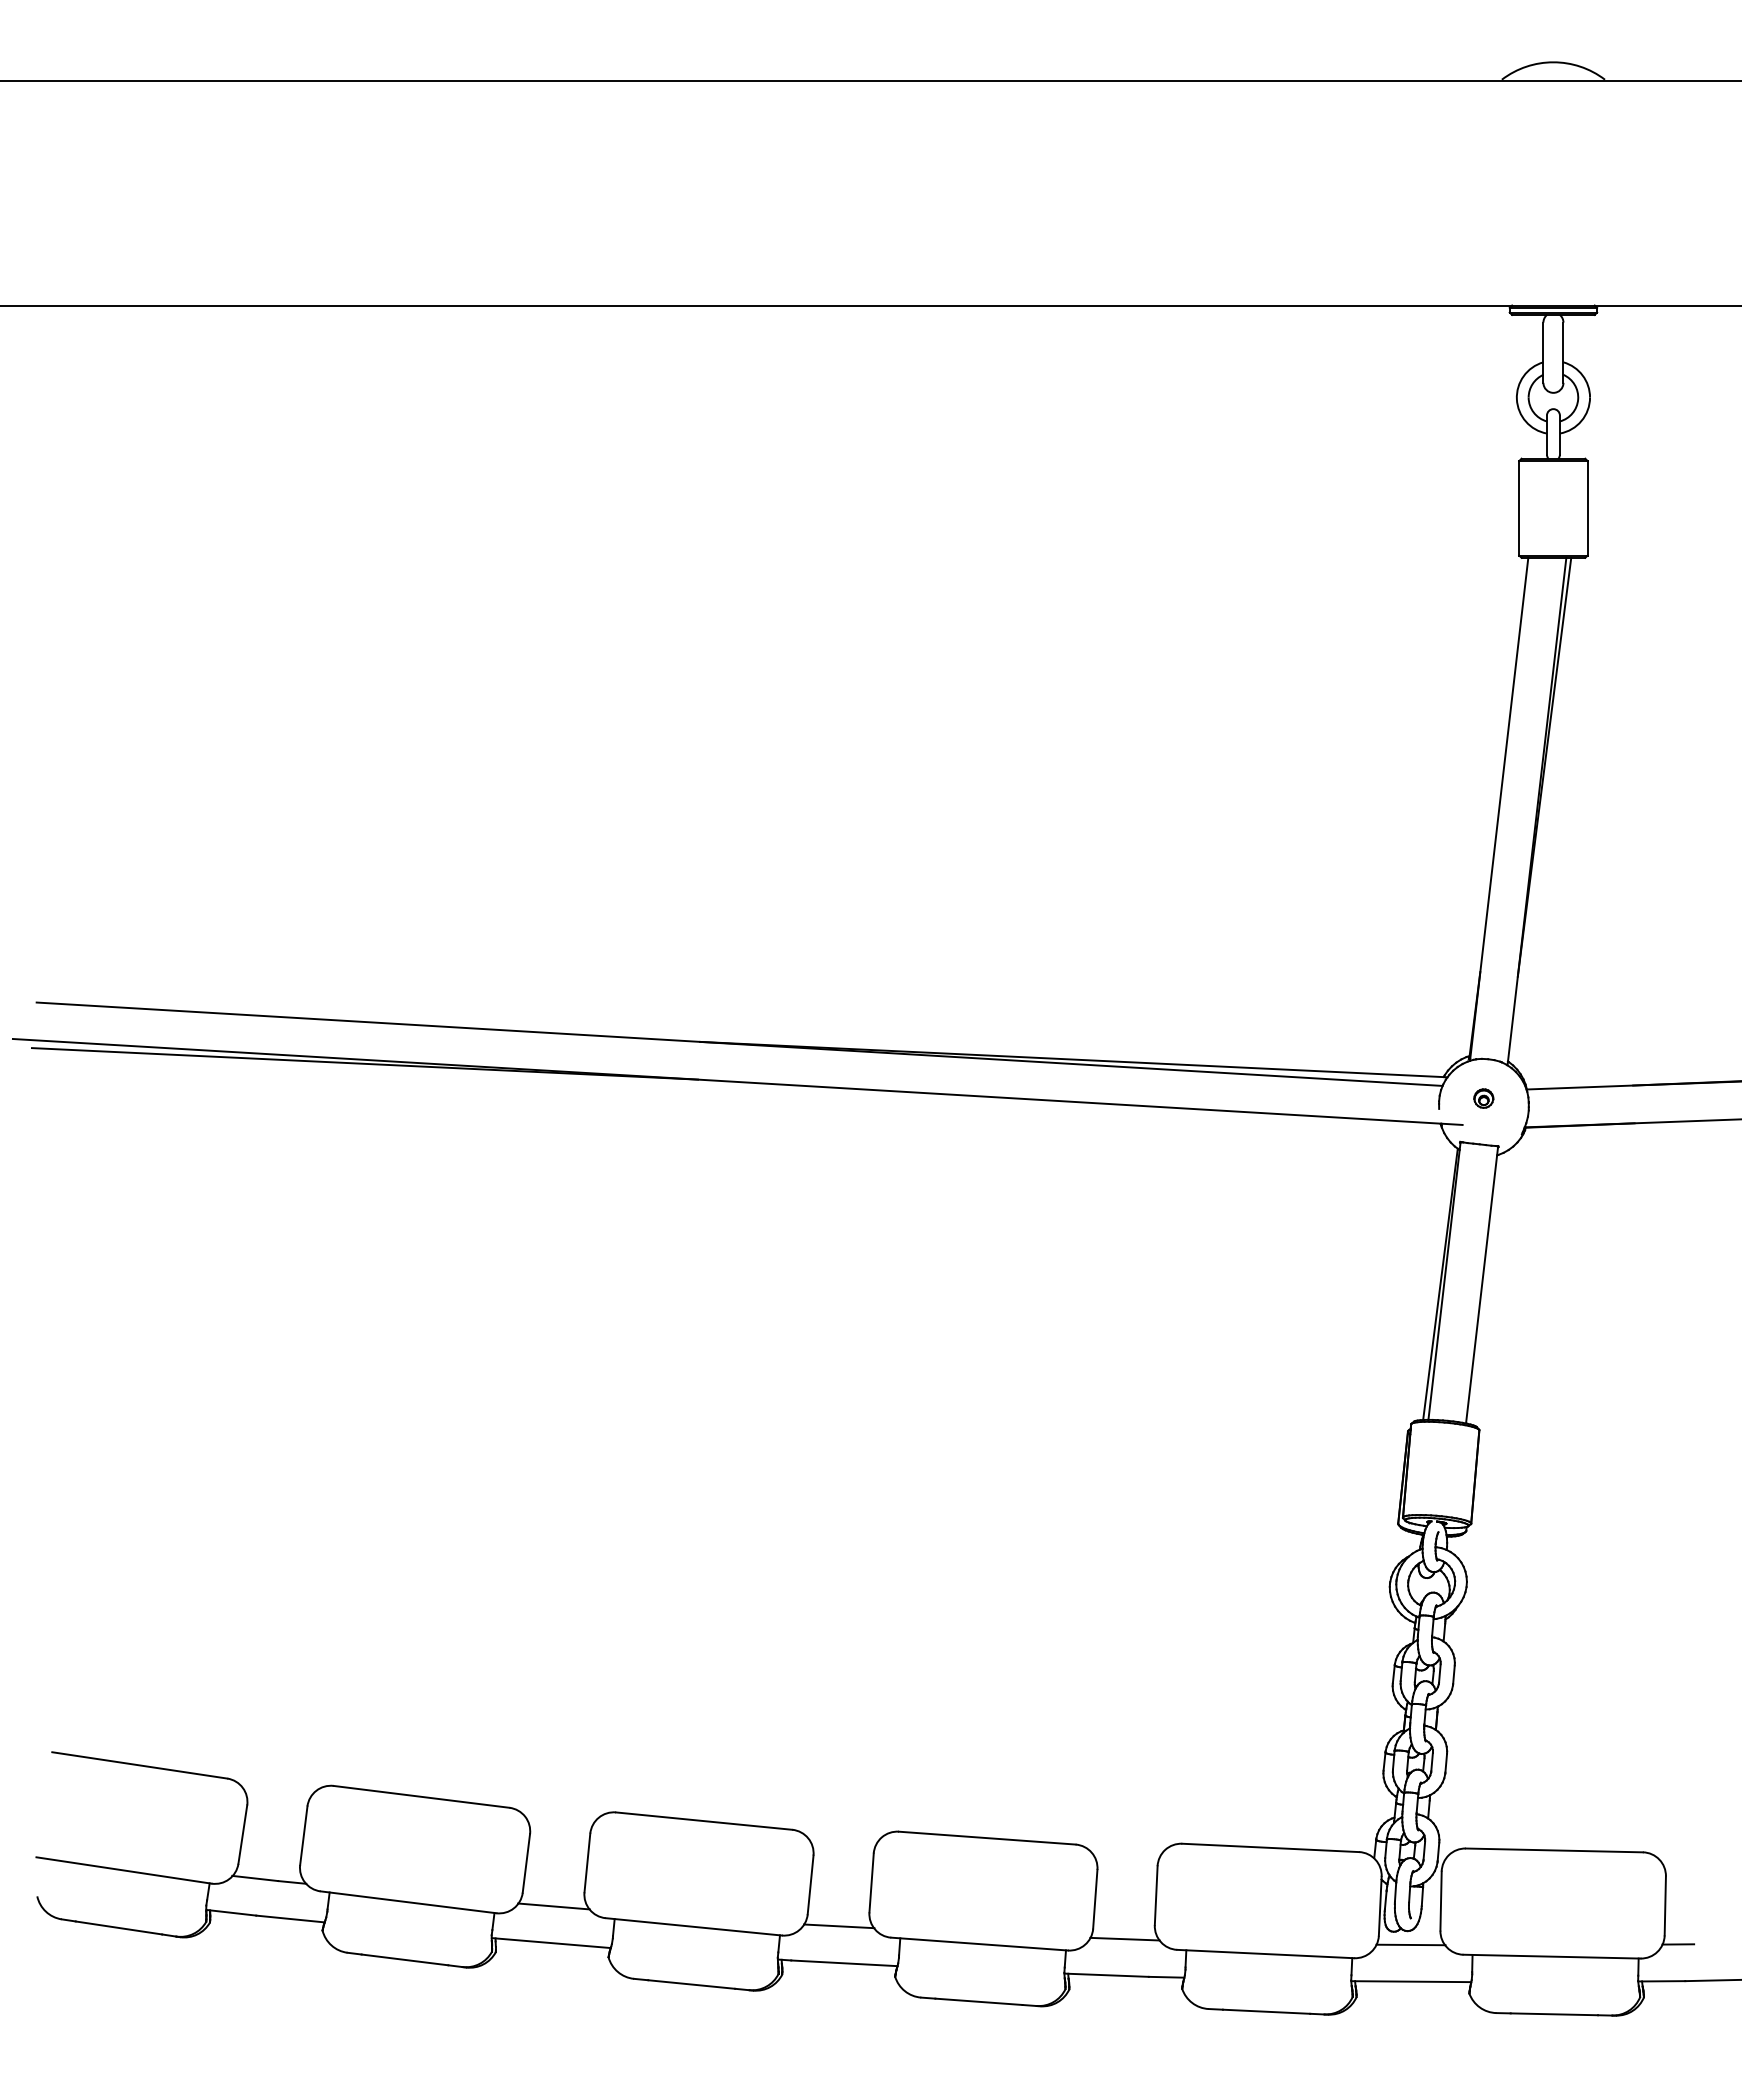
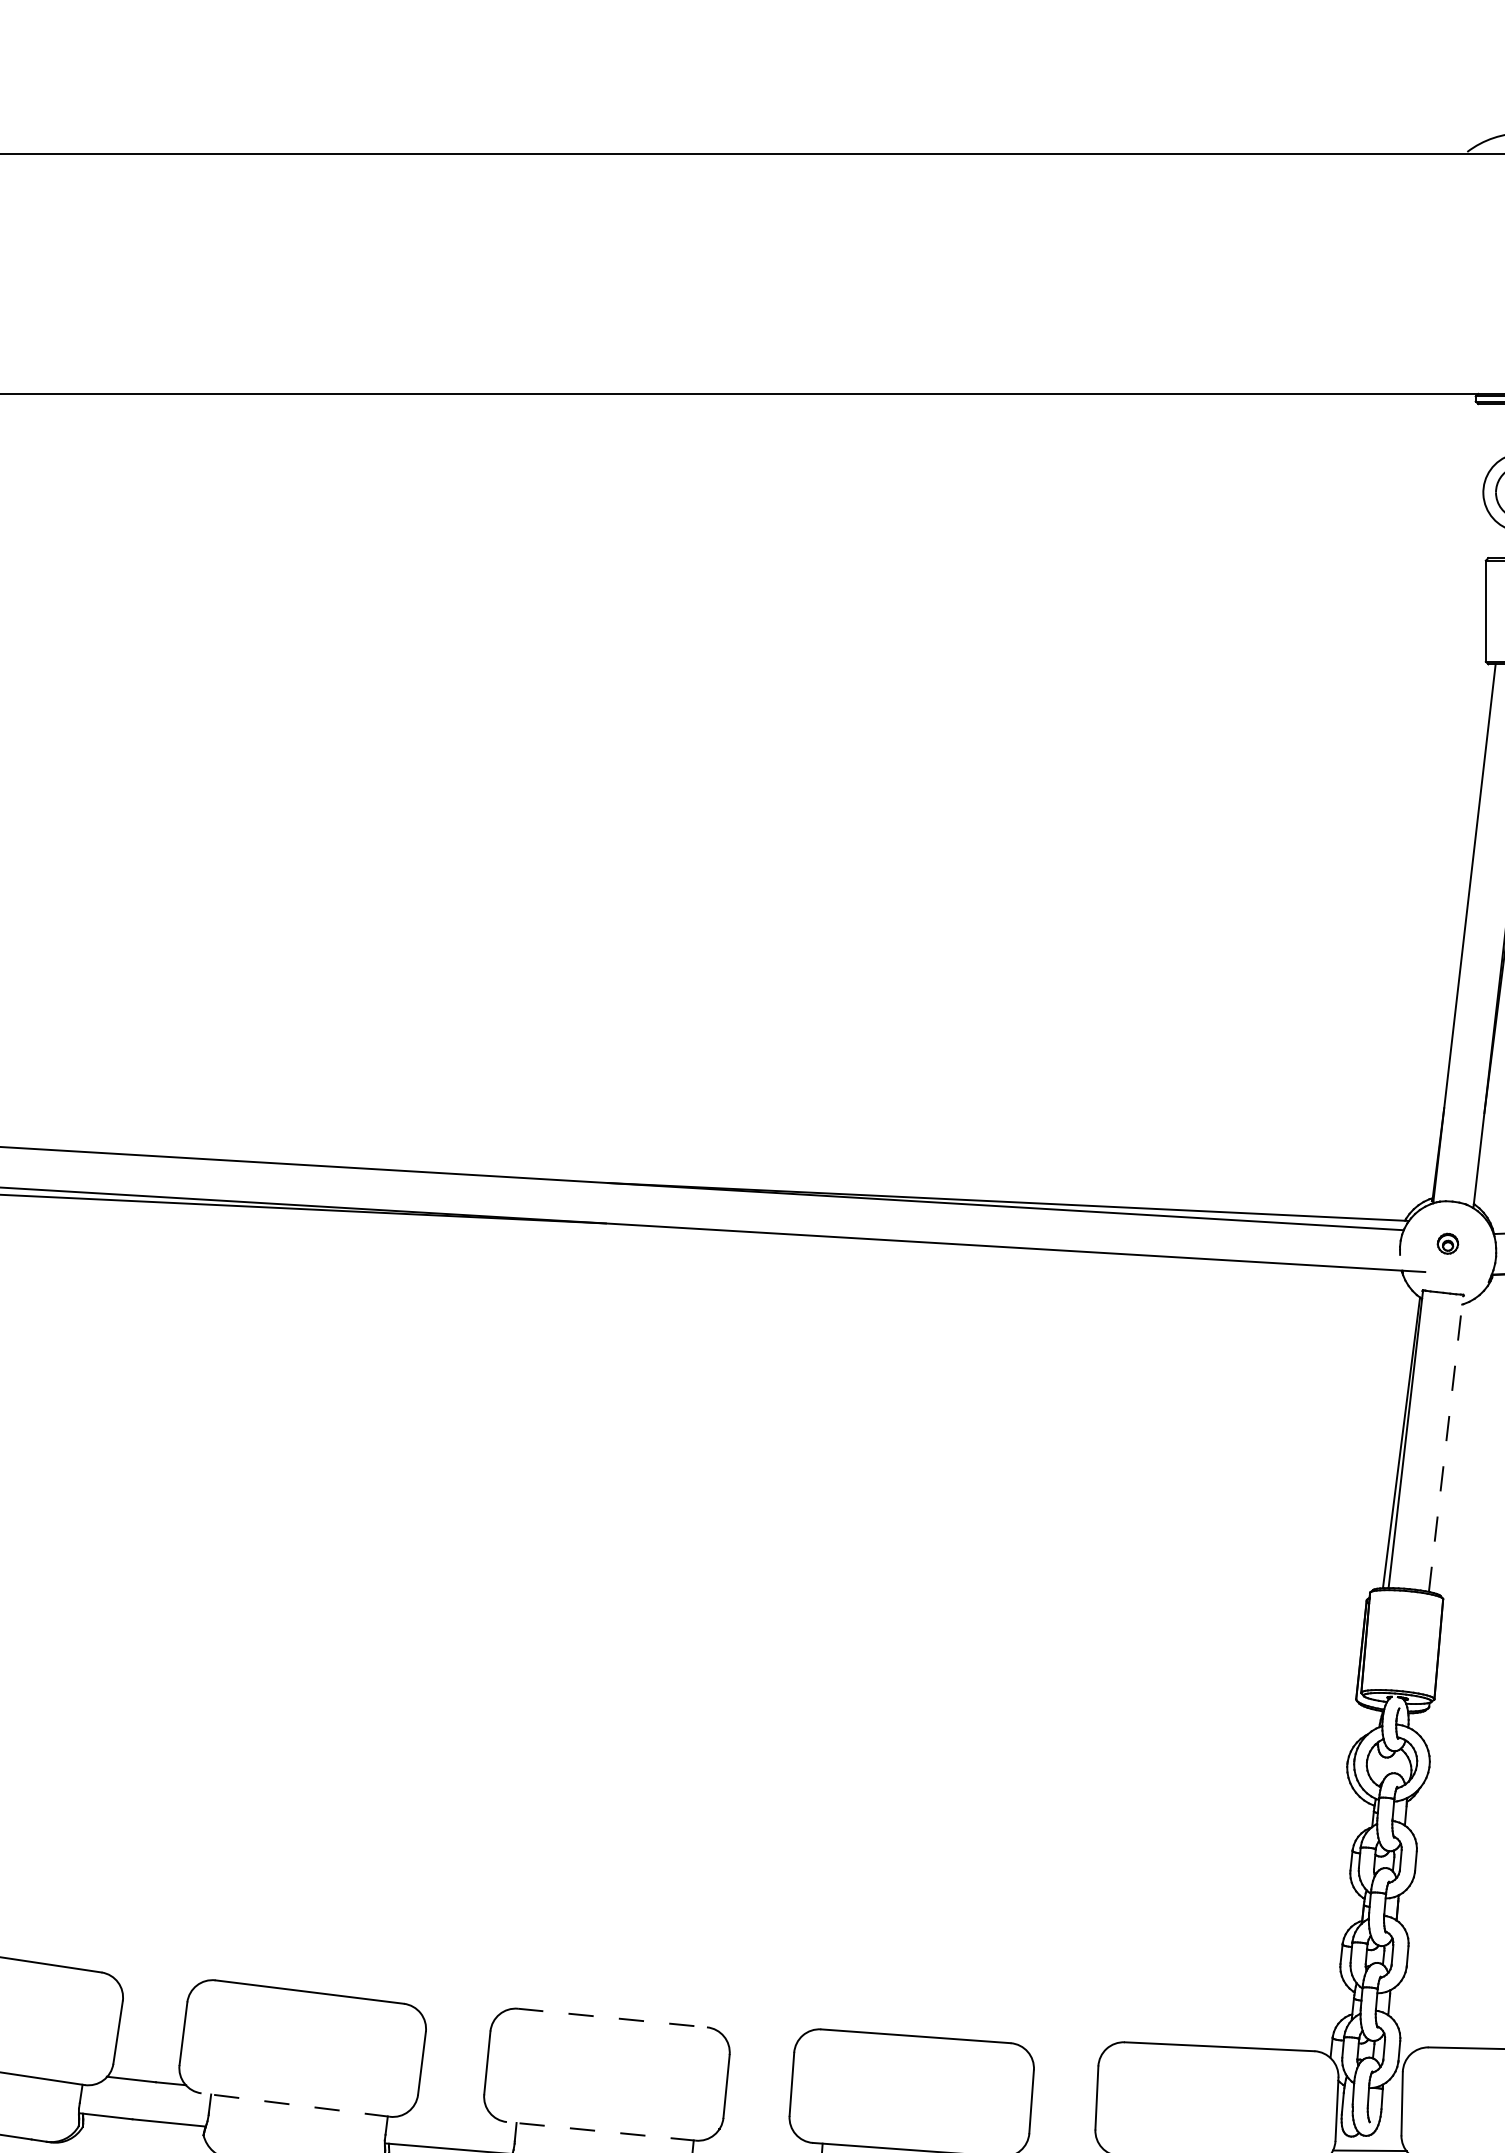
line: (1482, 1284) -> (1446, 1443), solid -> dashed
line: (704, 1821) -> (612, 2018), solid -> dashed
line: (408, 1902) -> (295, 2105), solid -> dashed
line: (553, 1906) -> (451, 2109), removed
line: (693, 1926) -> (601, 2130), solid -> dashed
line: (839, 1926) -> (757, 2130), removed
line: (1124, 1938) -> (1062, 2143), removed

